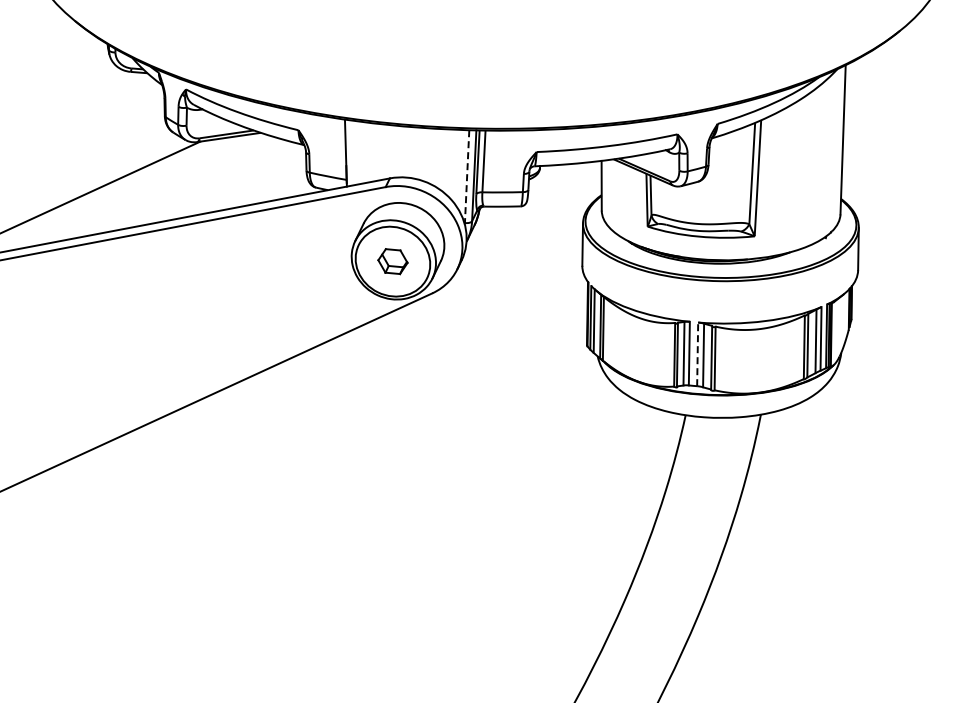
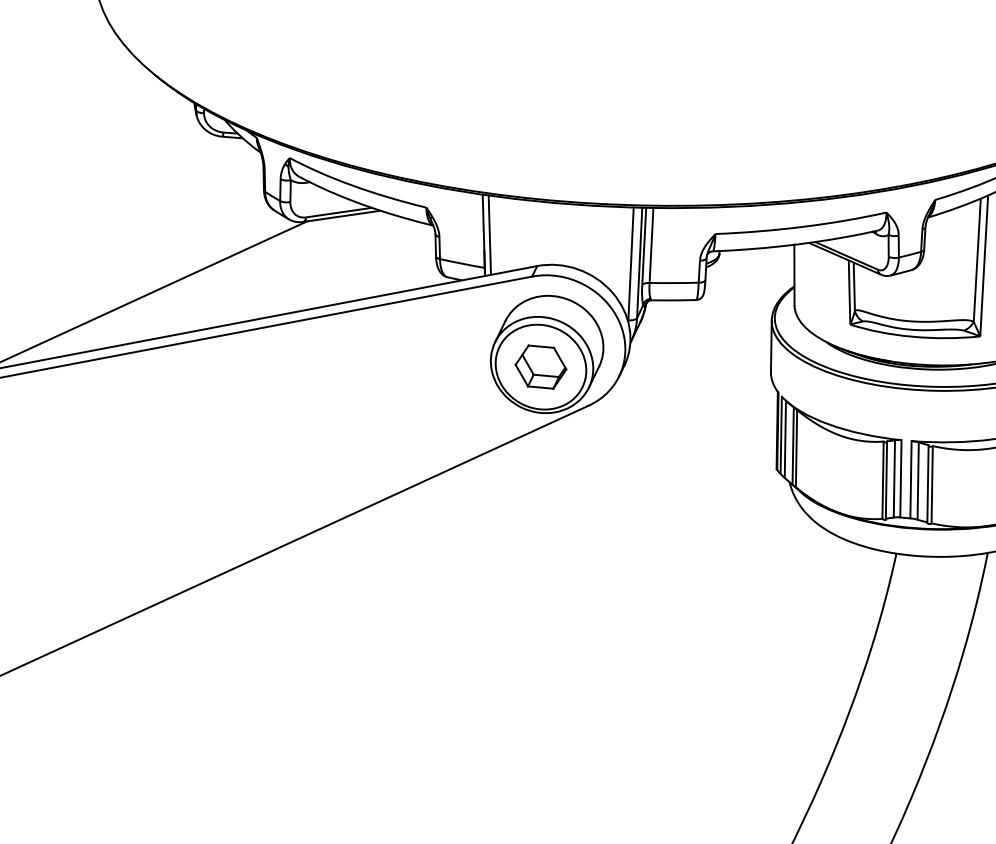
line: (350, 152) -> (489, 234), added
line: (467, 177) -> (631, 264), dashed -> solid
part: (392, 261) -> (540, 366), size x1.43
line: (697, 354) -> (910, 479), dashed -> solid

